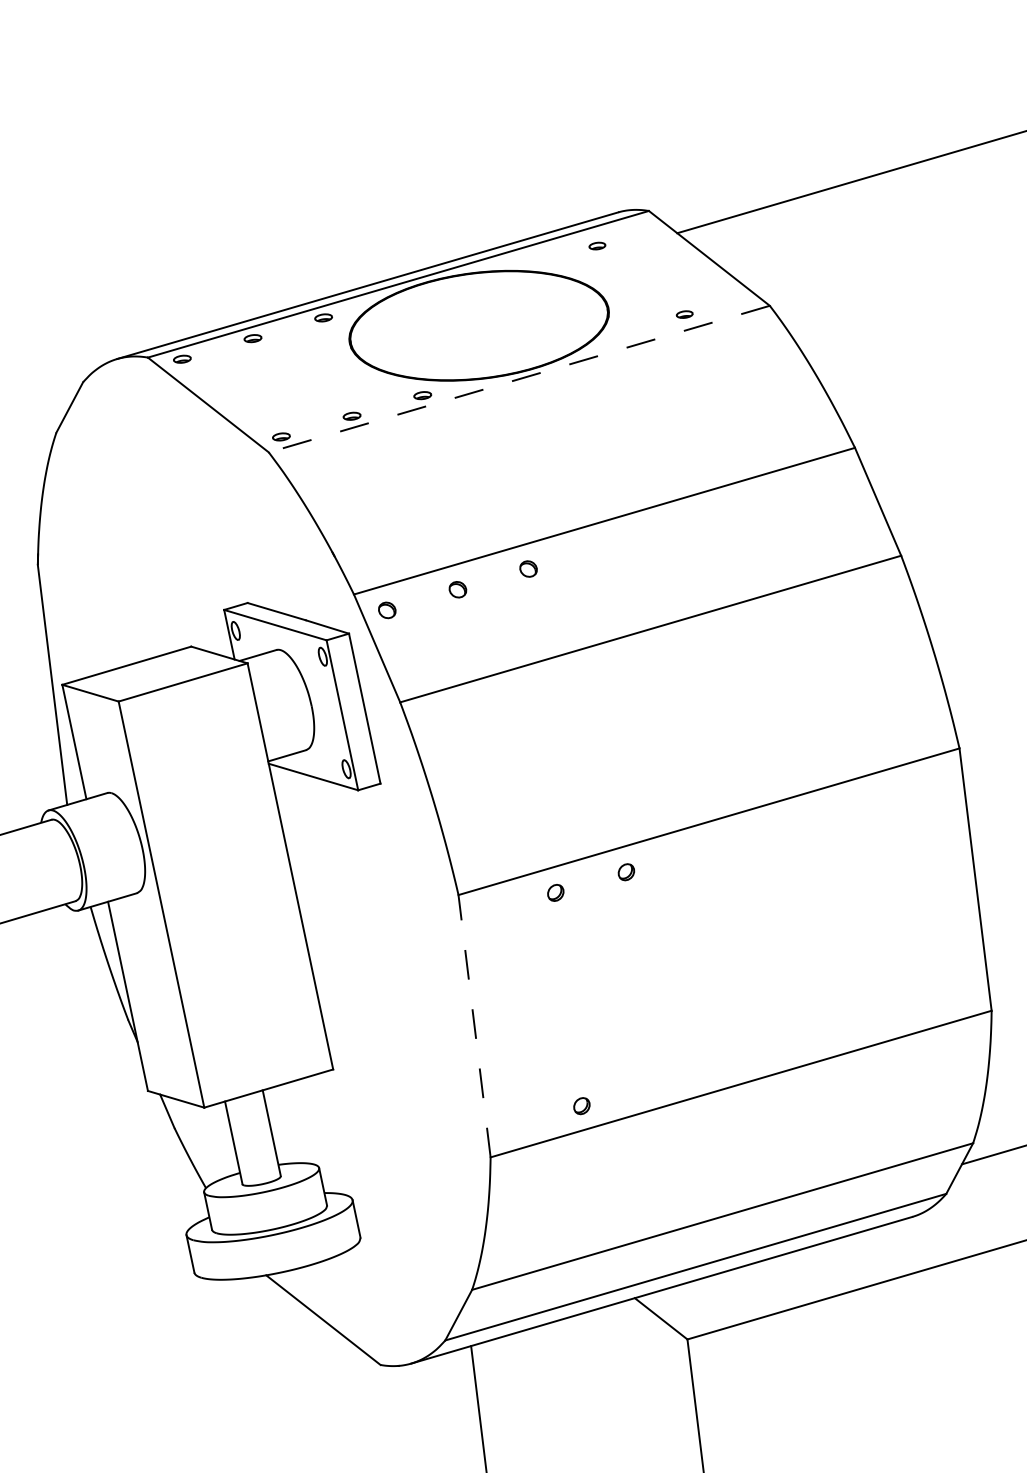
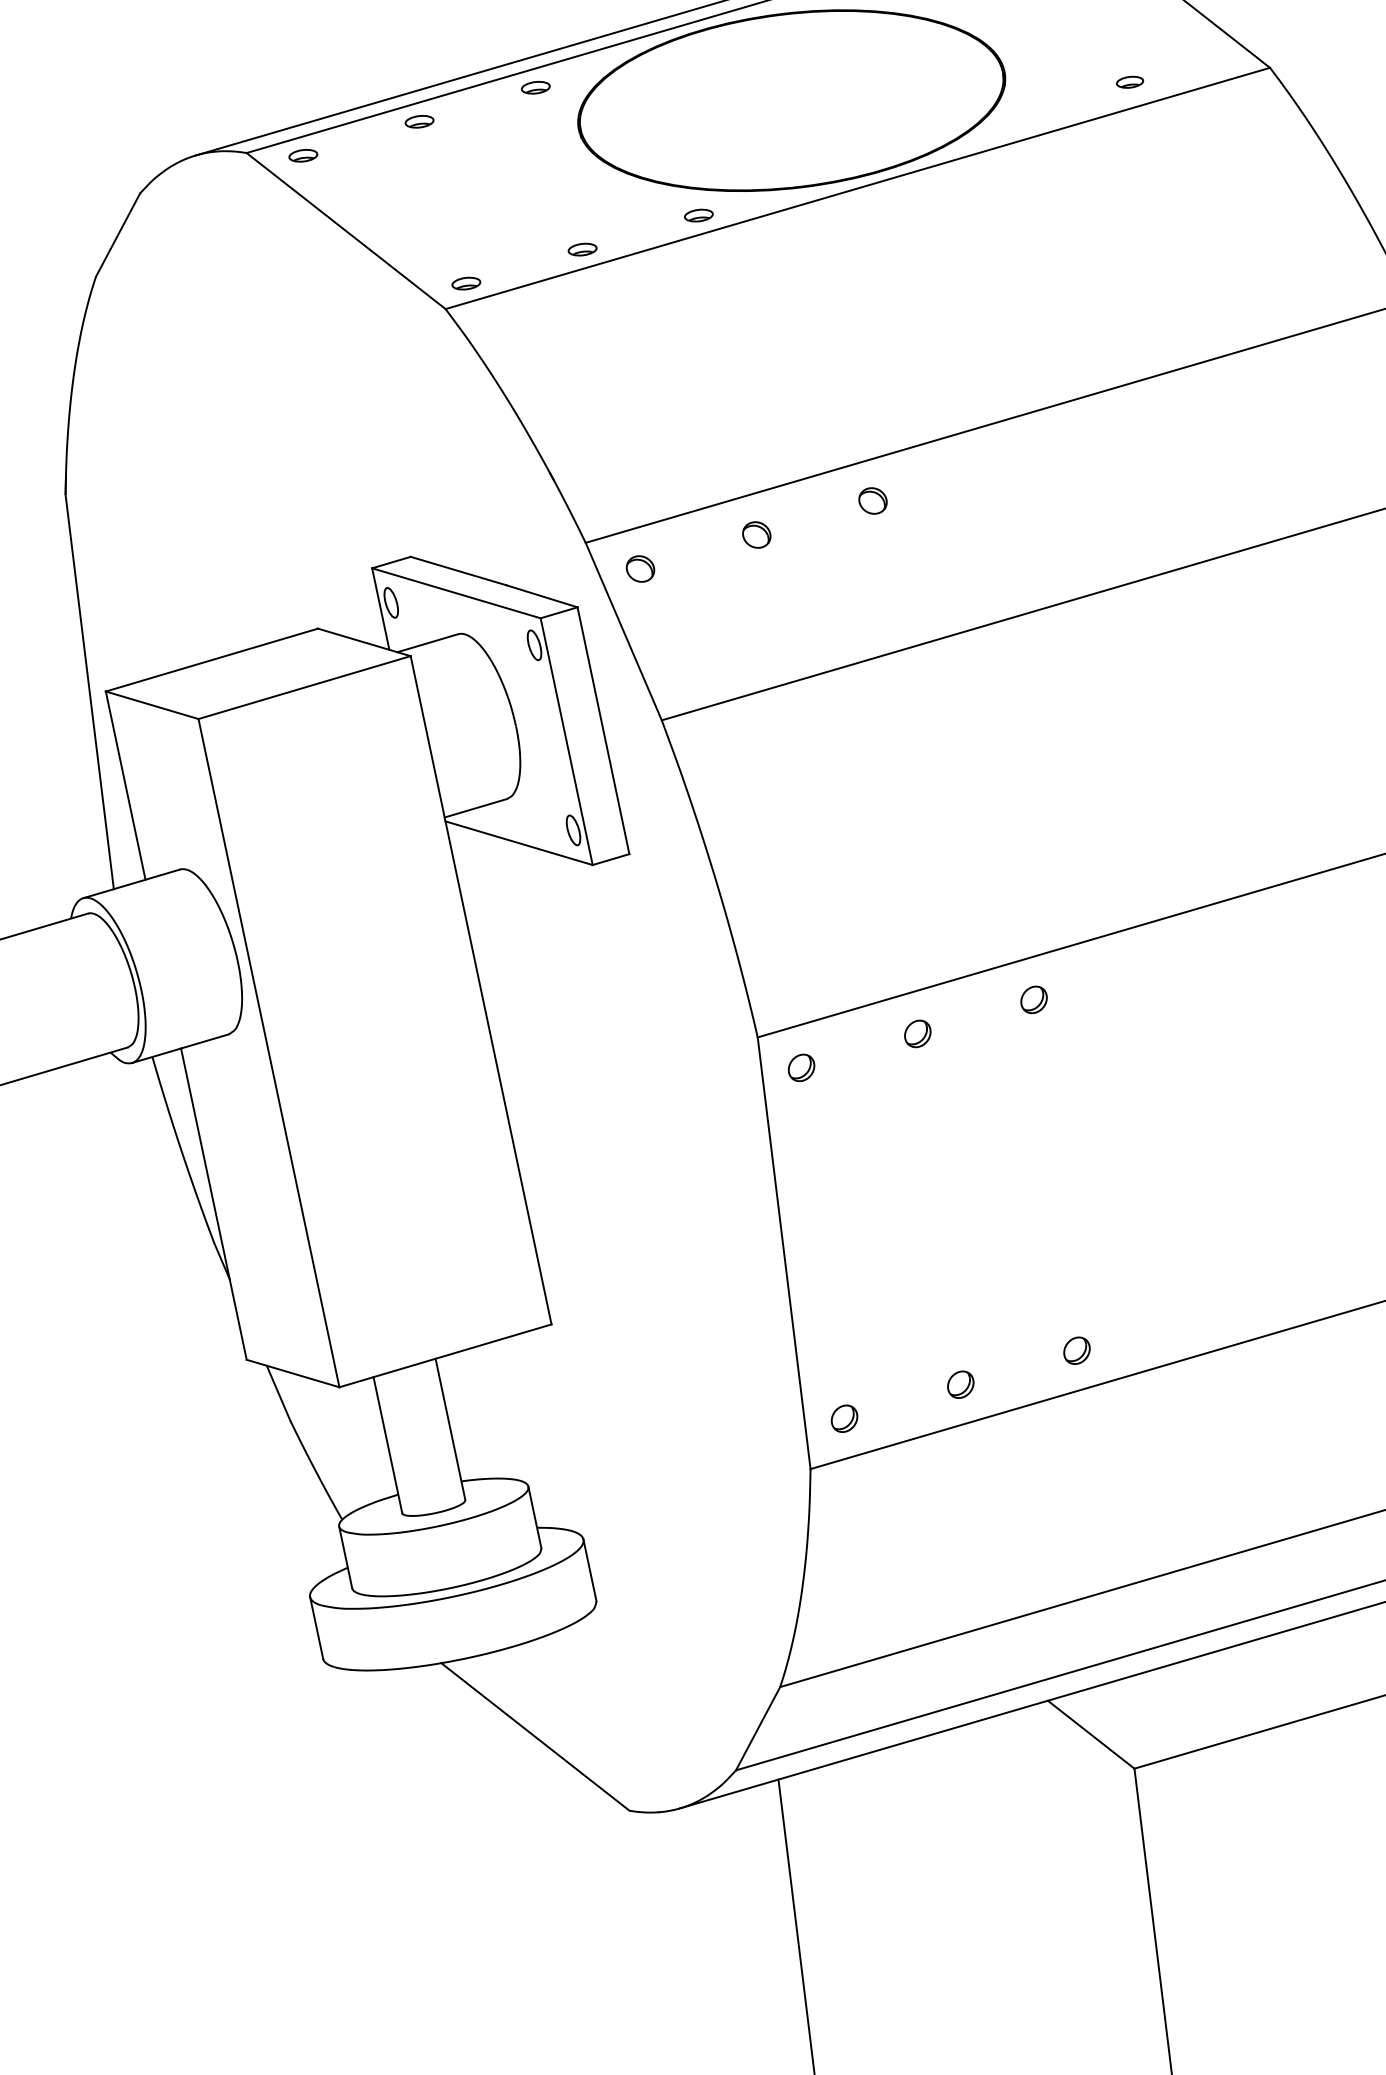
line: (518, 379) -> (856, 189), dashed -> solid
part: (484, 913) -> (800, 1067), added
line: (474, 1025) -> (784, 1252), dashed -> solid
part: (652, 1085) -> (1076, 1350), added
part: (510, 1126) -> (843, 1418), added

